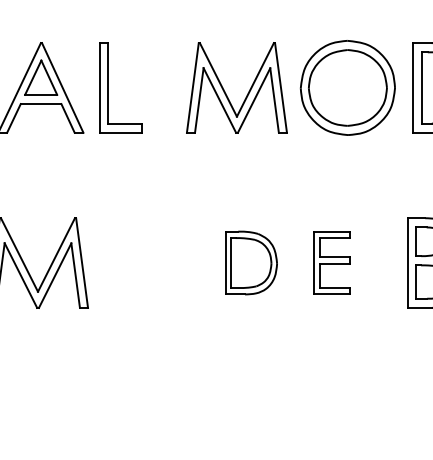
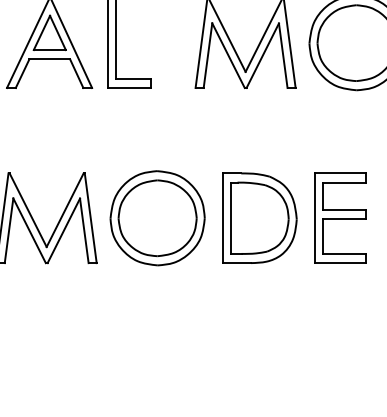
part: (148, 262) -> (157, 217), added
part: (251, 262) -> (260, 217), size x1.43
part: (331, 262) -> (340, 217), size x1.43

